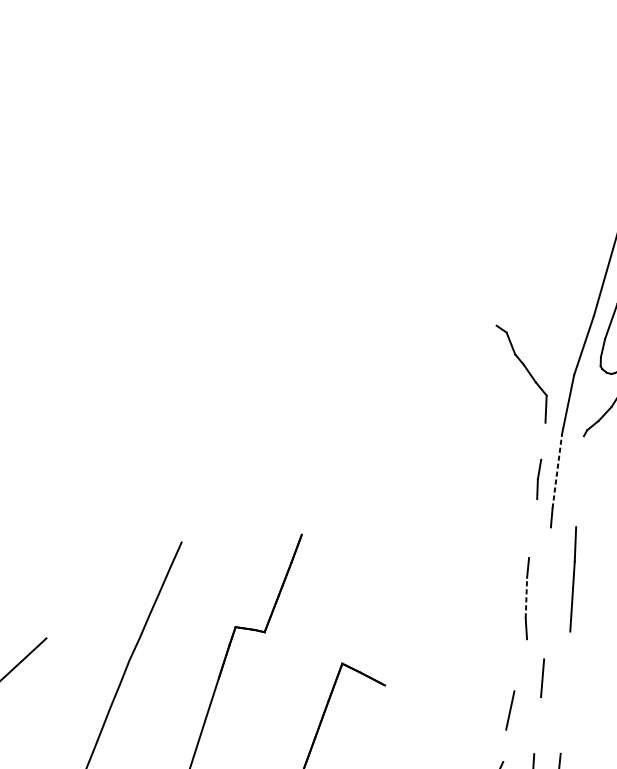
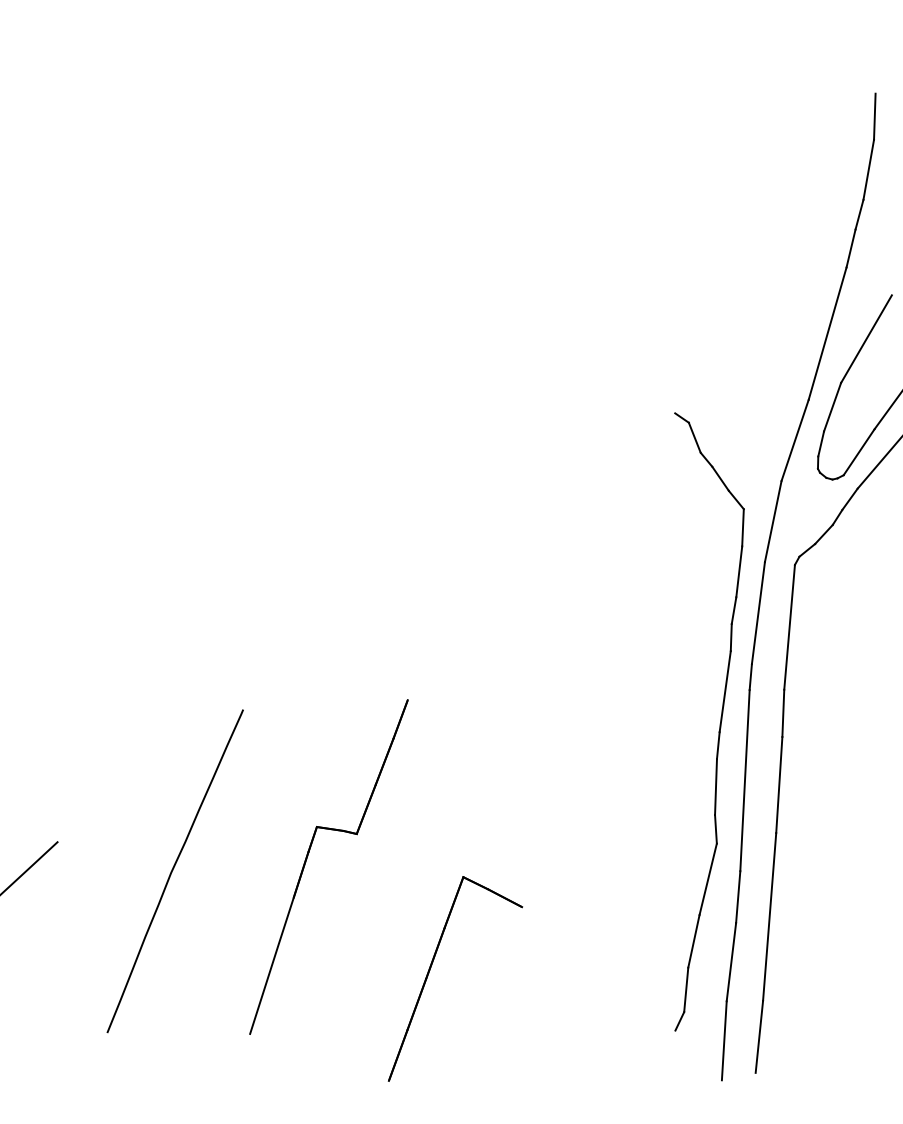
line: (543, 440) -> (739, 571), added
line: (557, 470) -> (758, 612), dashed -> solid
line: (579, 481) -> (789, 626), added
line: (532, 528) -> (724, 691), added
line: (547, 593) -> (744, 780), added
line: (526, 597) -> (716, 786), dashed -> solid
line: (520, 665) -> (707, 879), added
line: (565, 692) -> (769, 916), added
line: (537, 725) -> (731, 962), added
line: (504, 745) -> (686, 989), added

